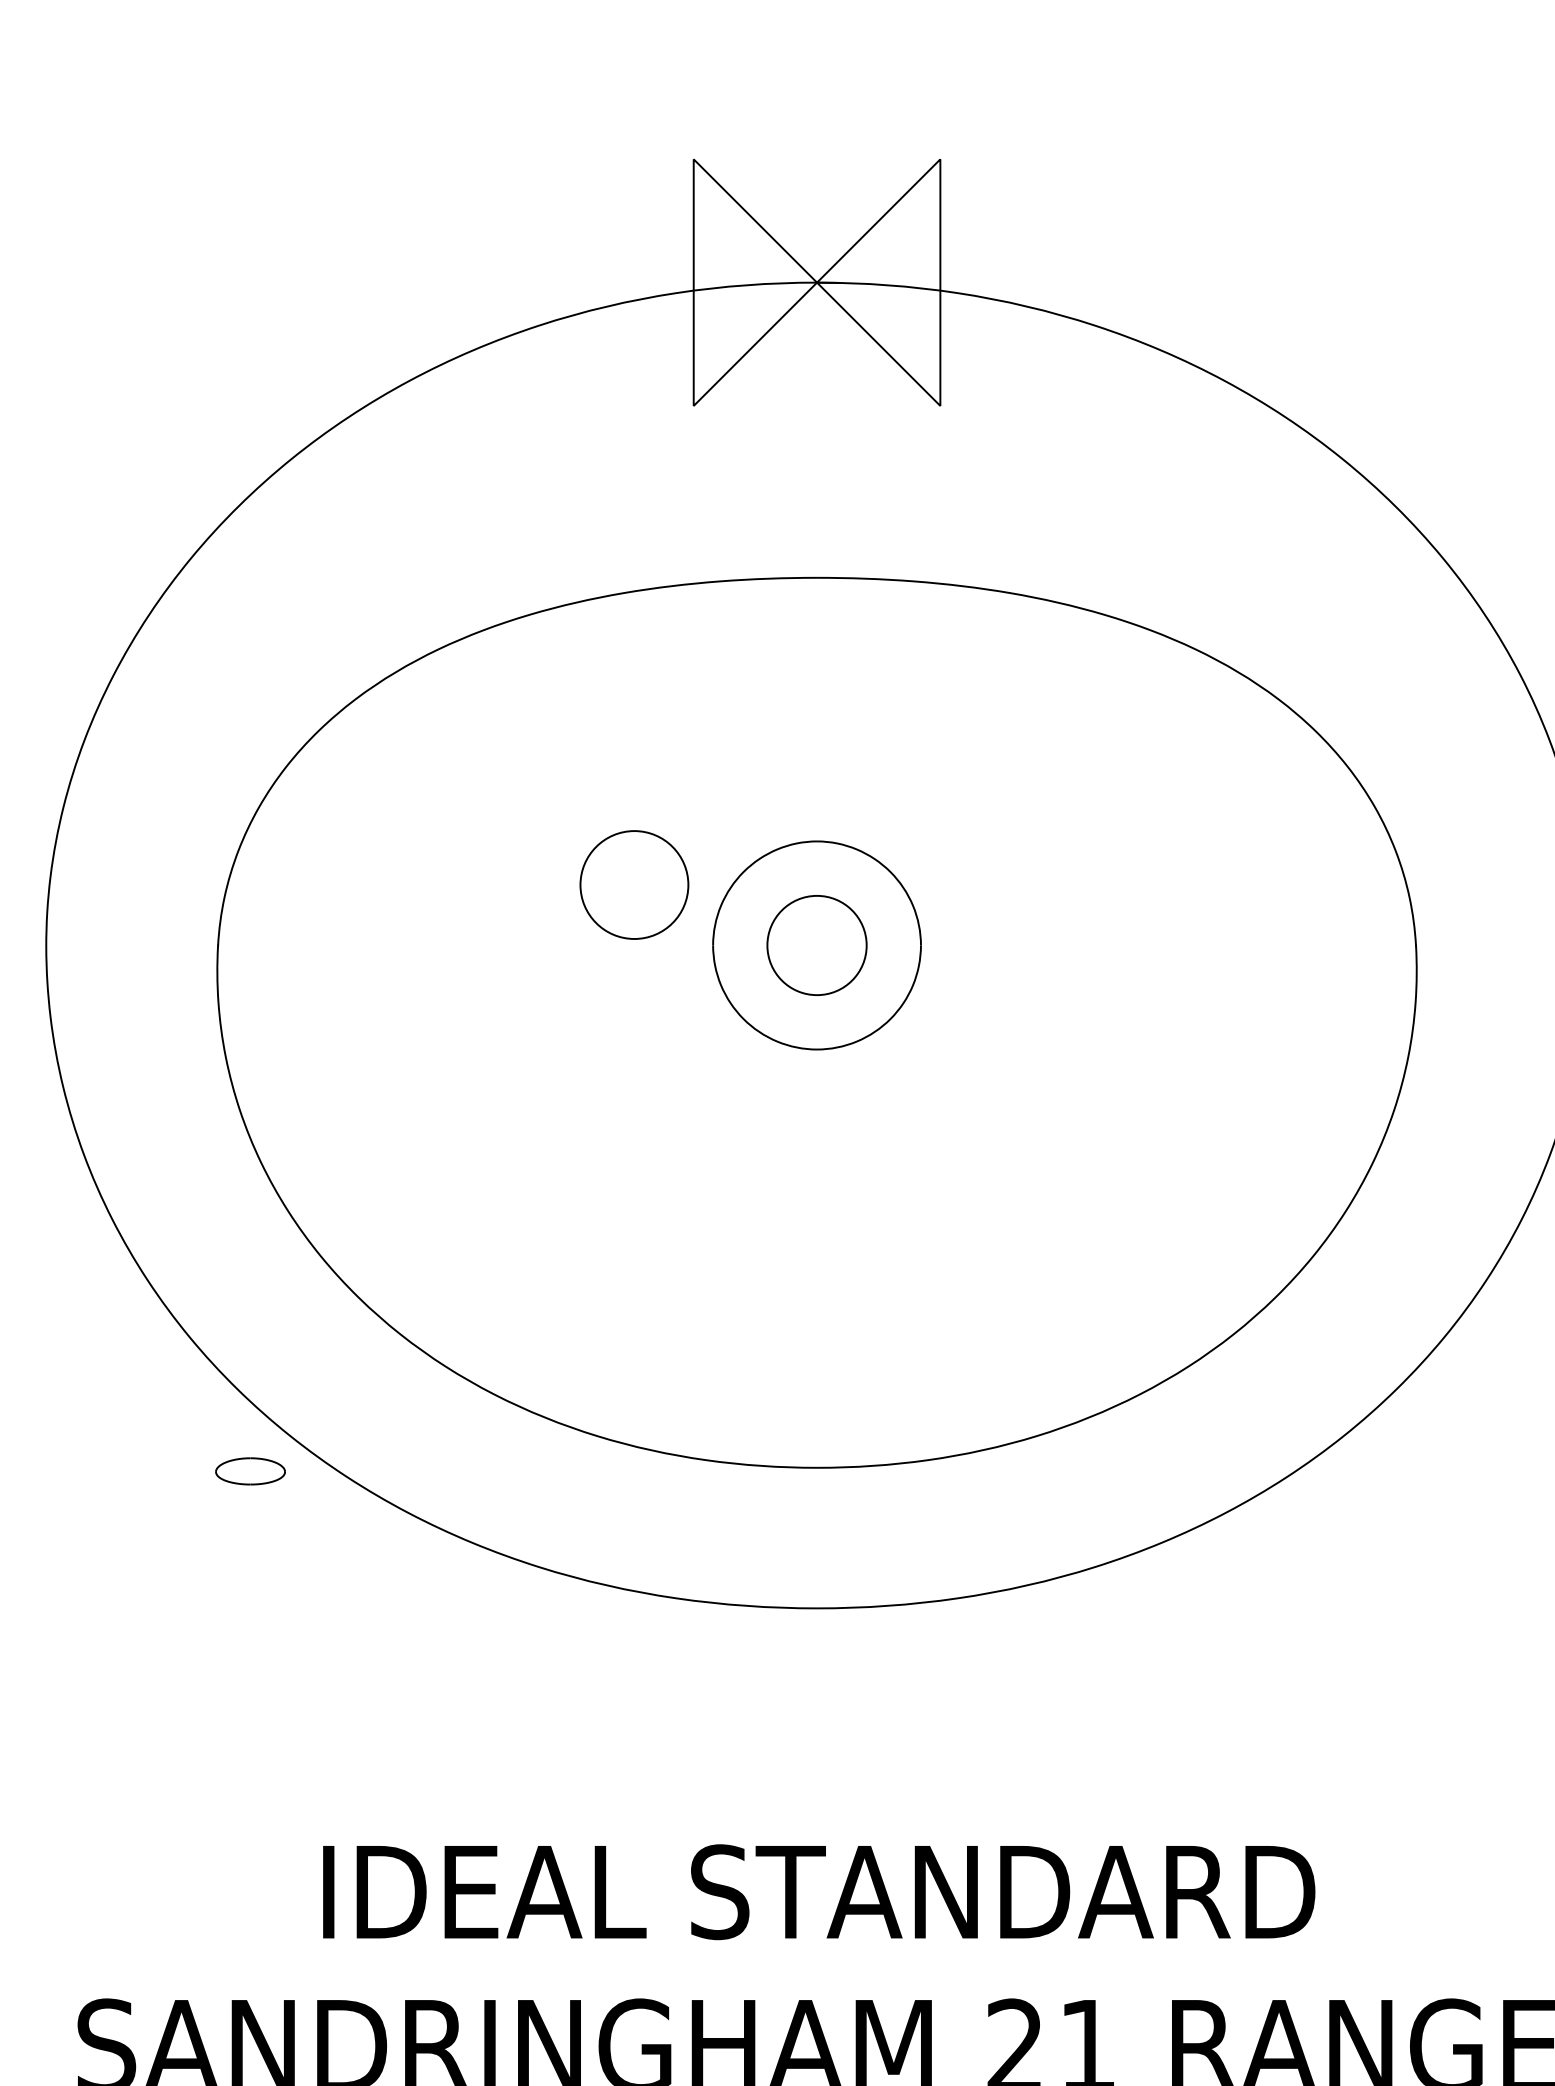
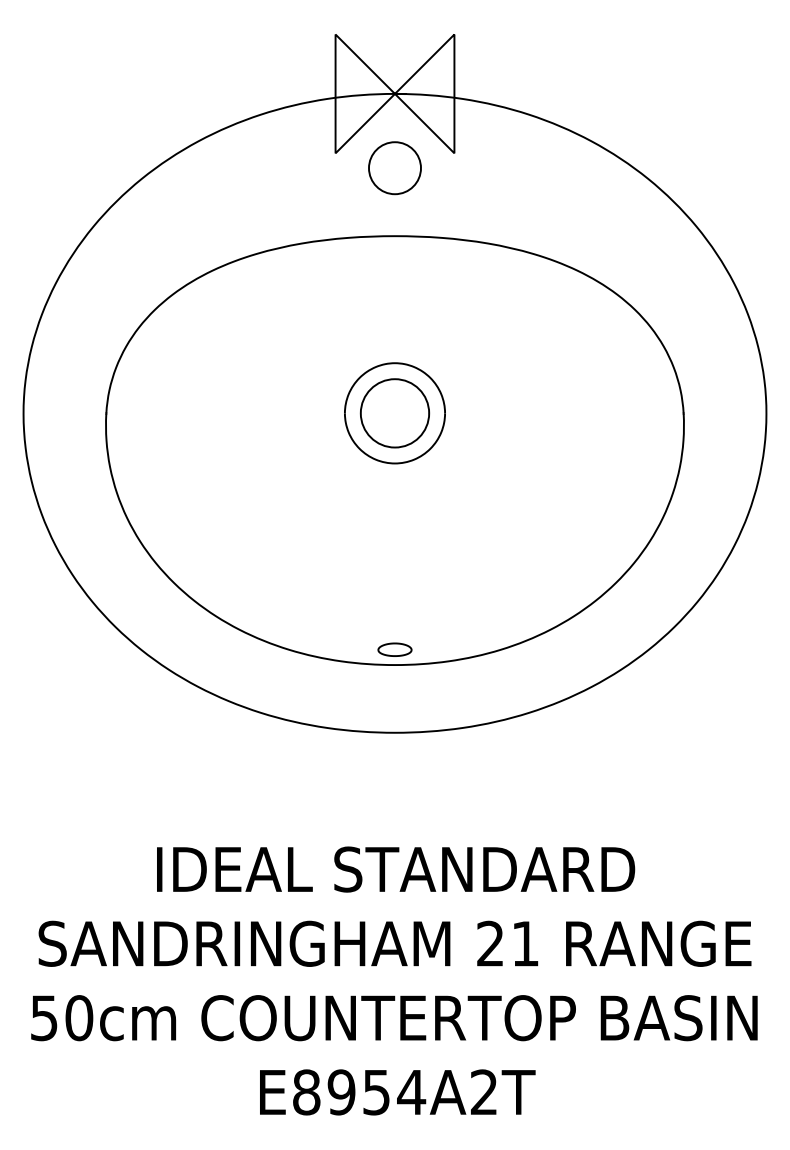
circle: (633, 885) -> (394, 168), moved
circle: (816, 945) -> (394, 413), size x1.43
part: (249, 1470) -> (394, 649), moved

